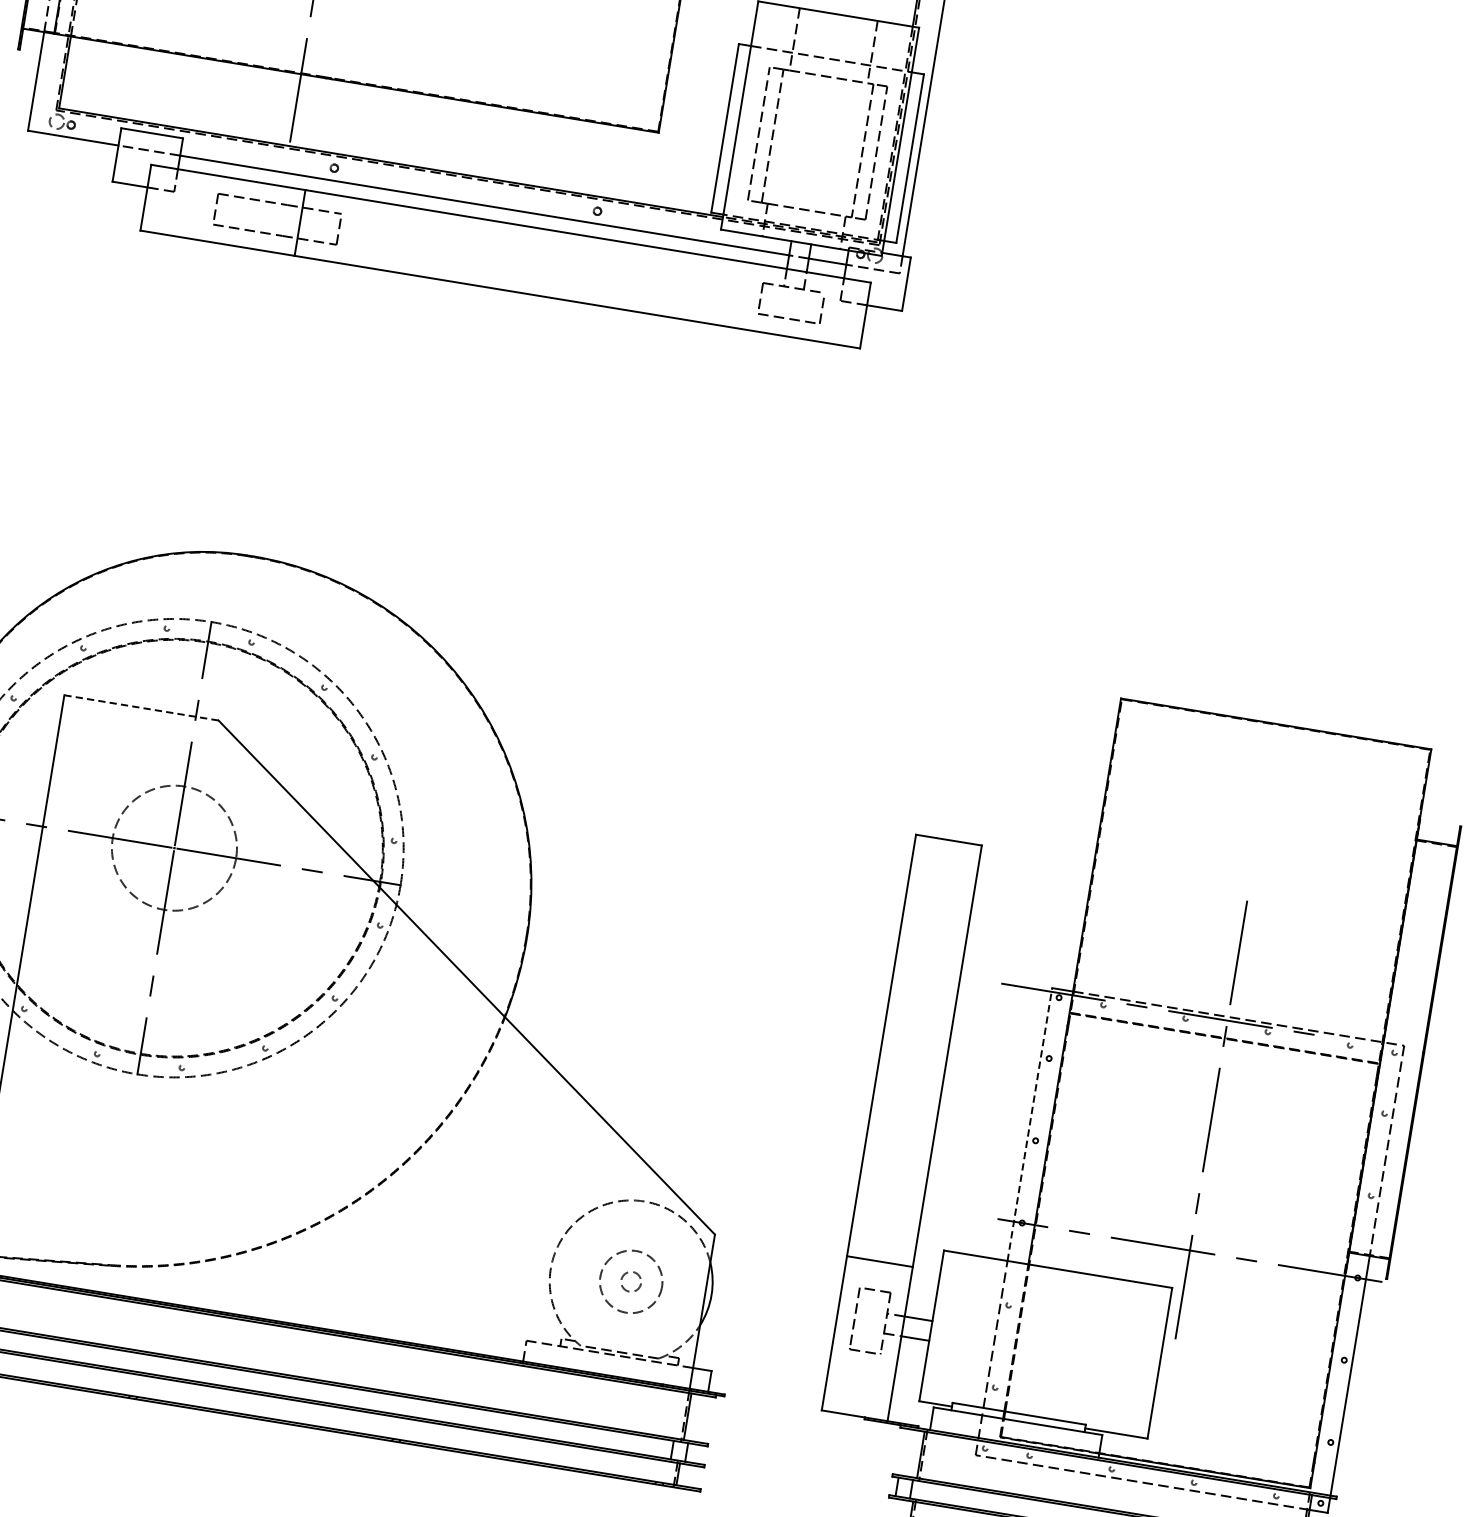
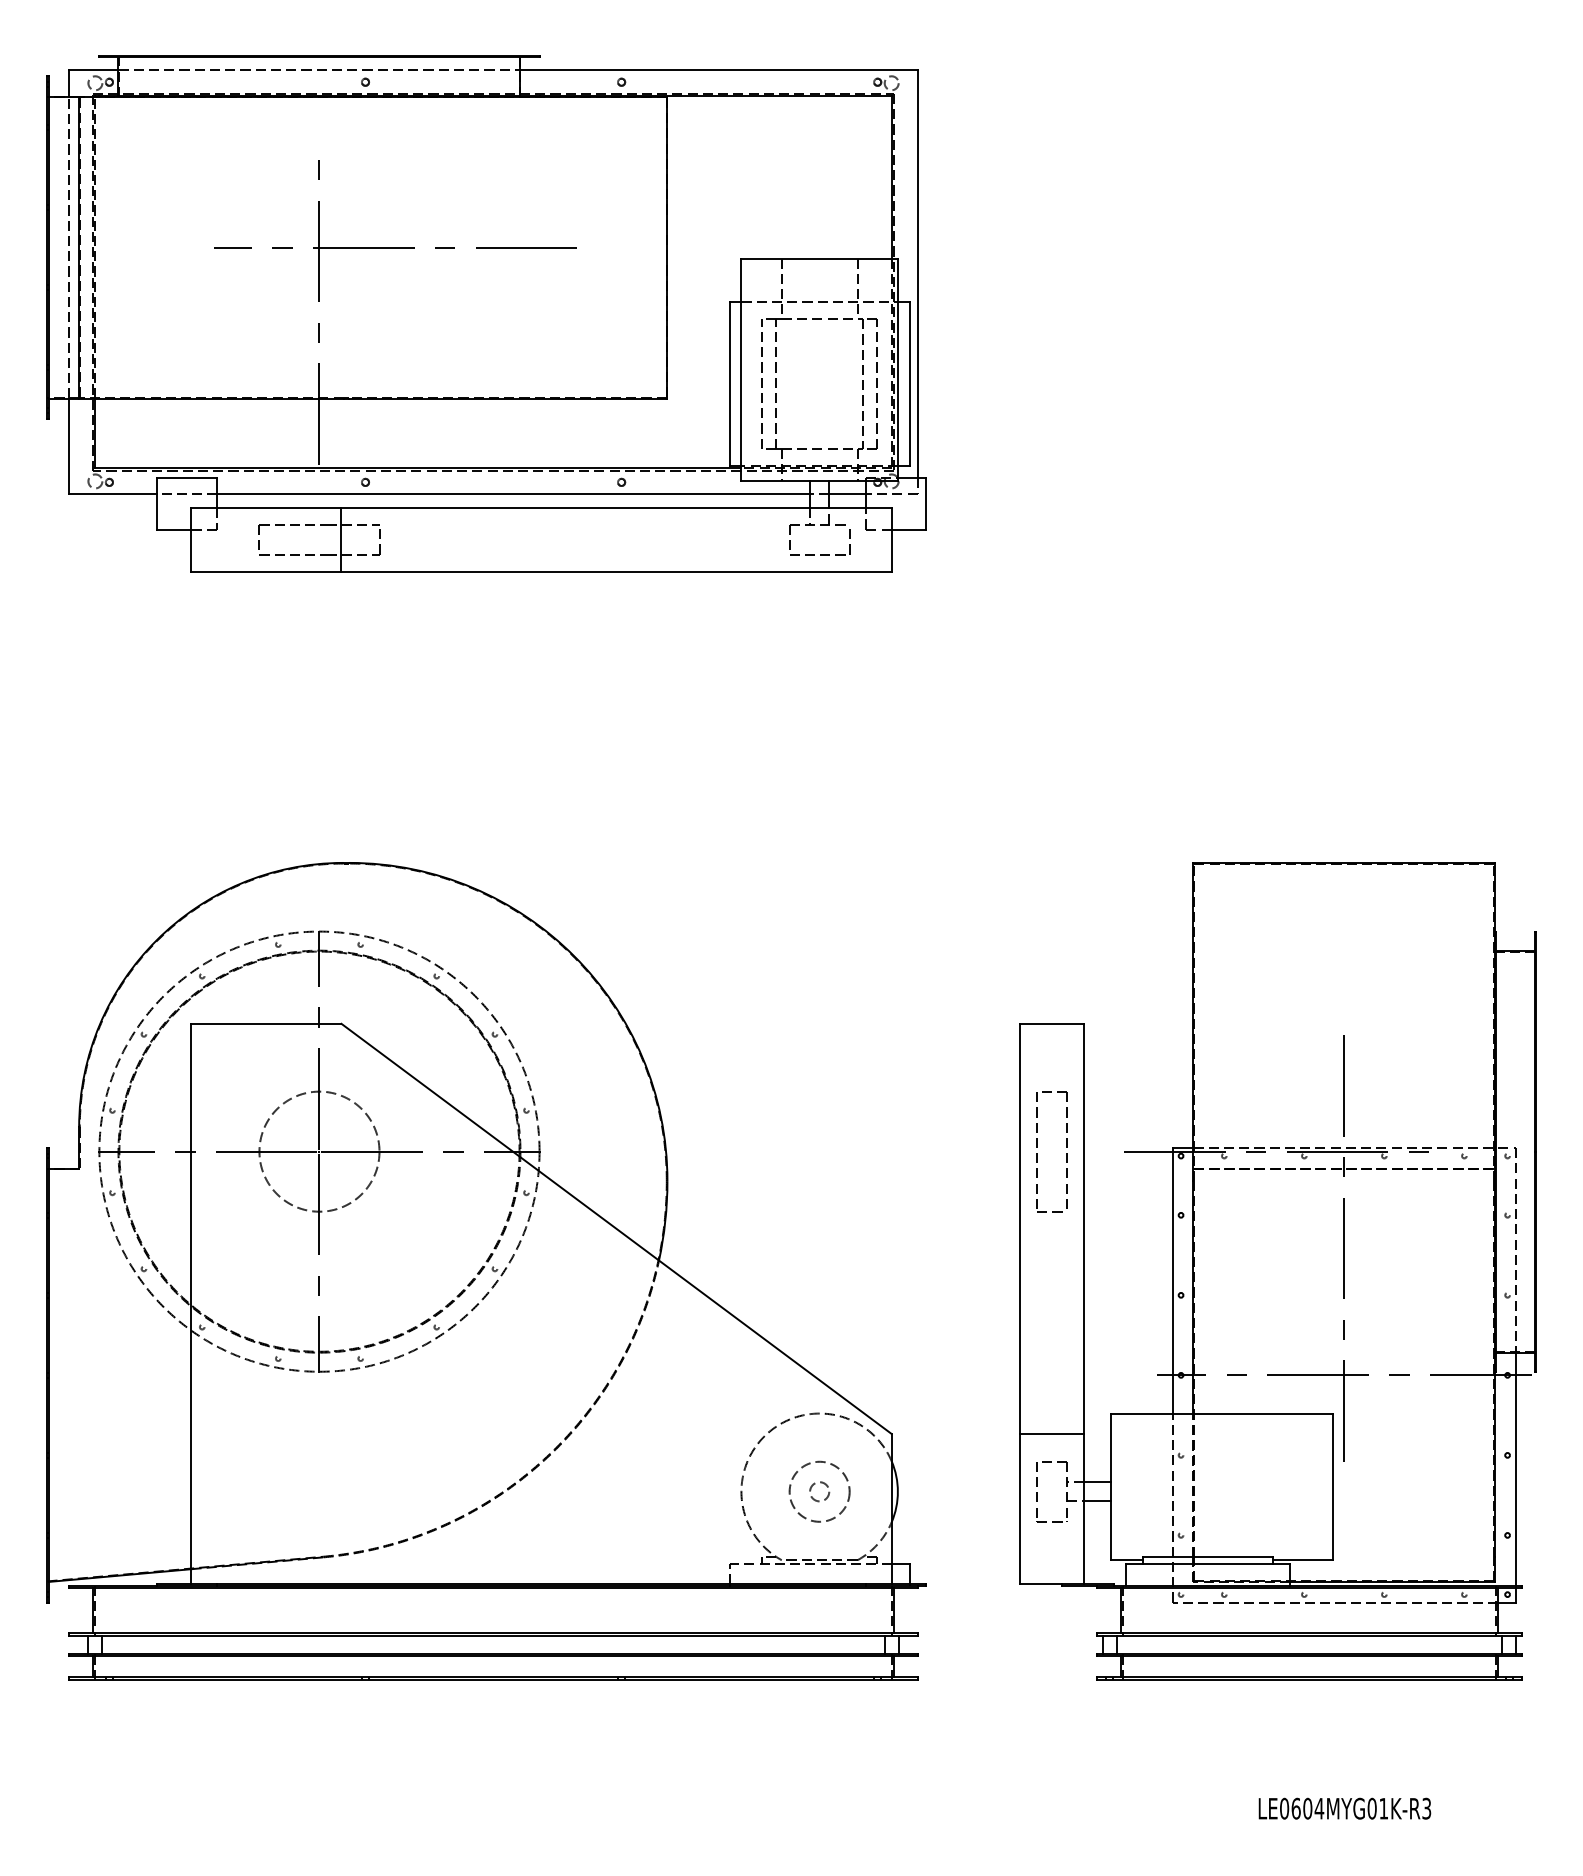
line: (141, 707) -> (266, 1023), dashed -> solid
part: (911, 970) -> (1037, 1153), added
line: (1030, 1124) -> (1173, 1280), dashed -> solid

